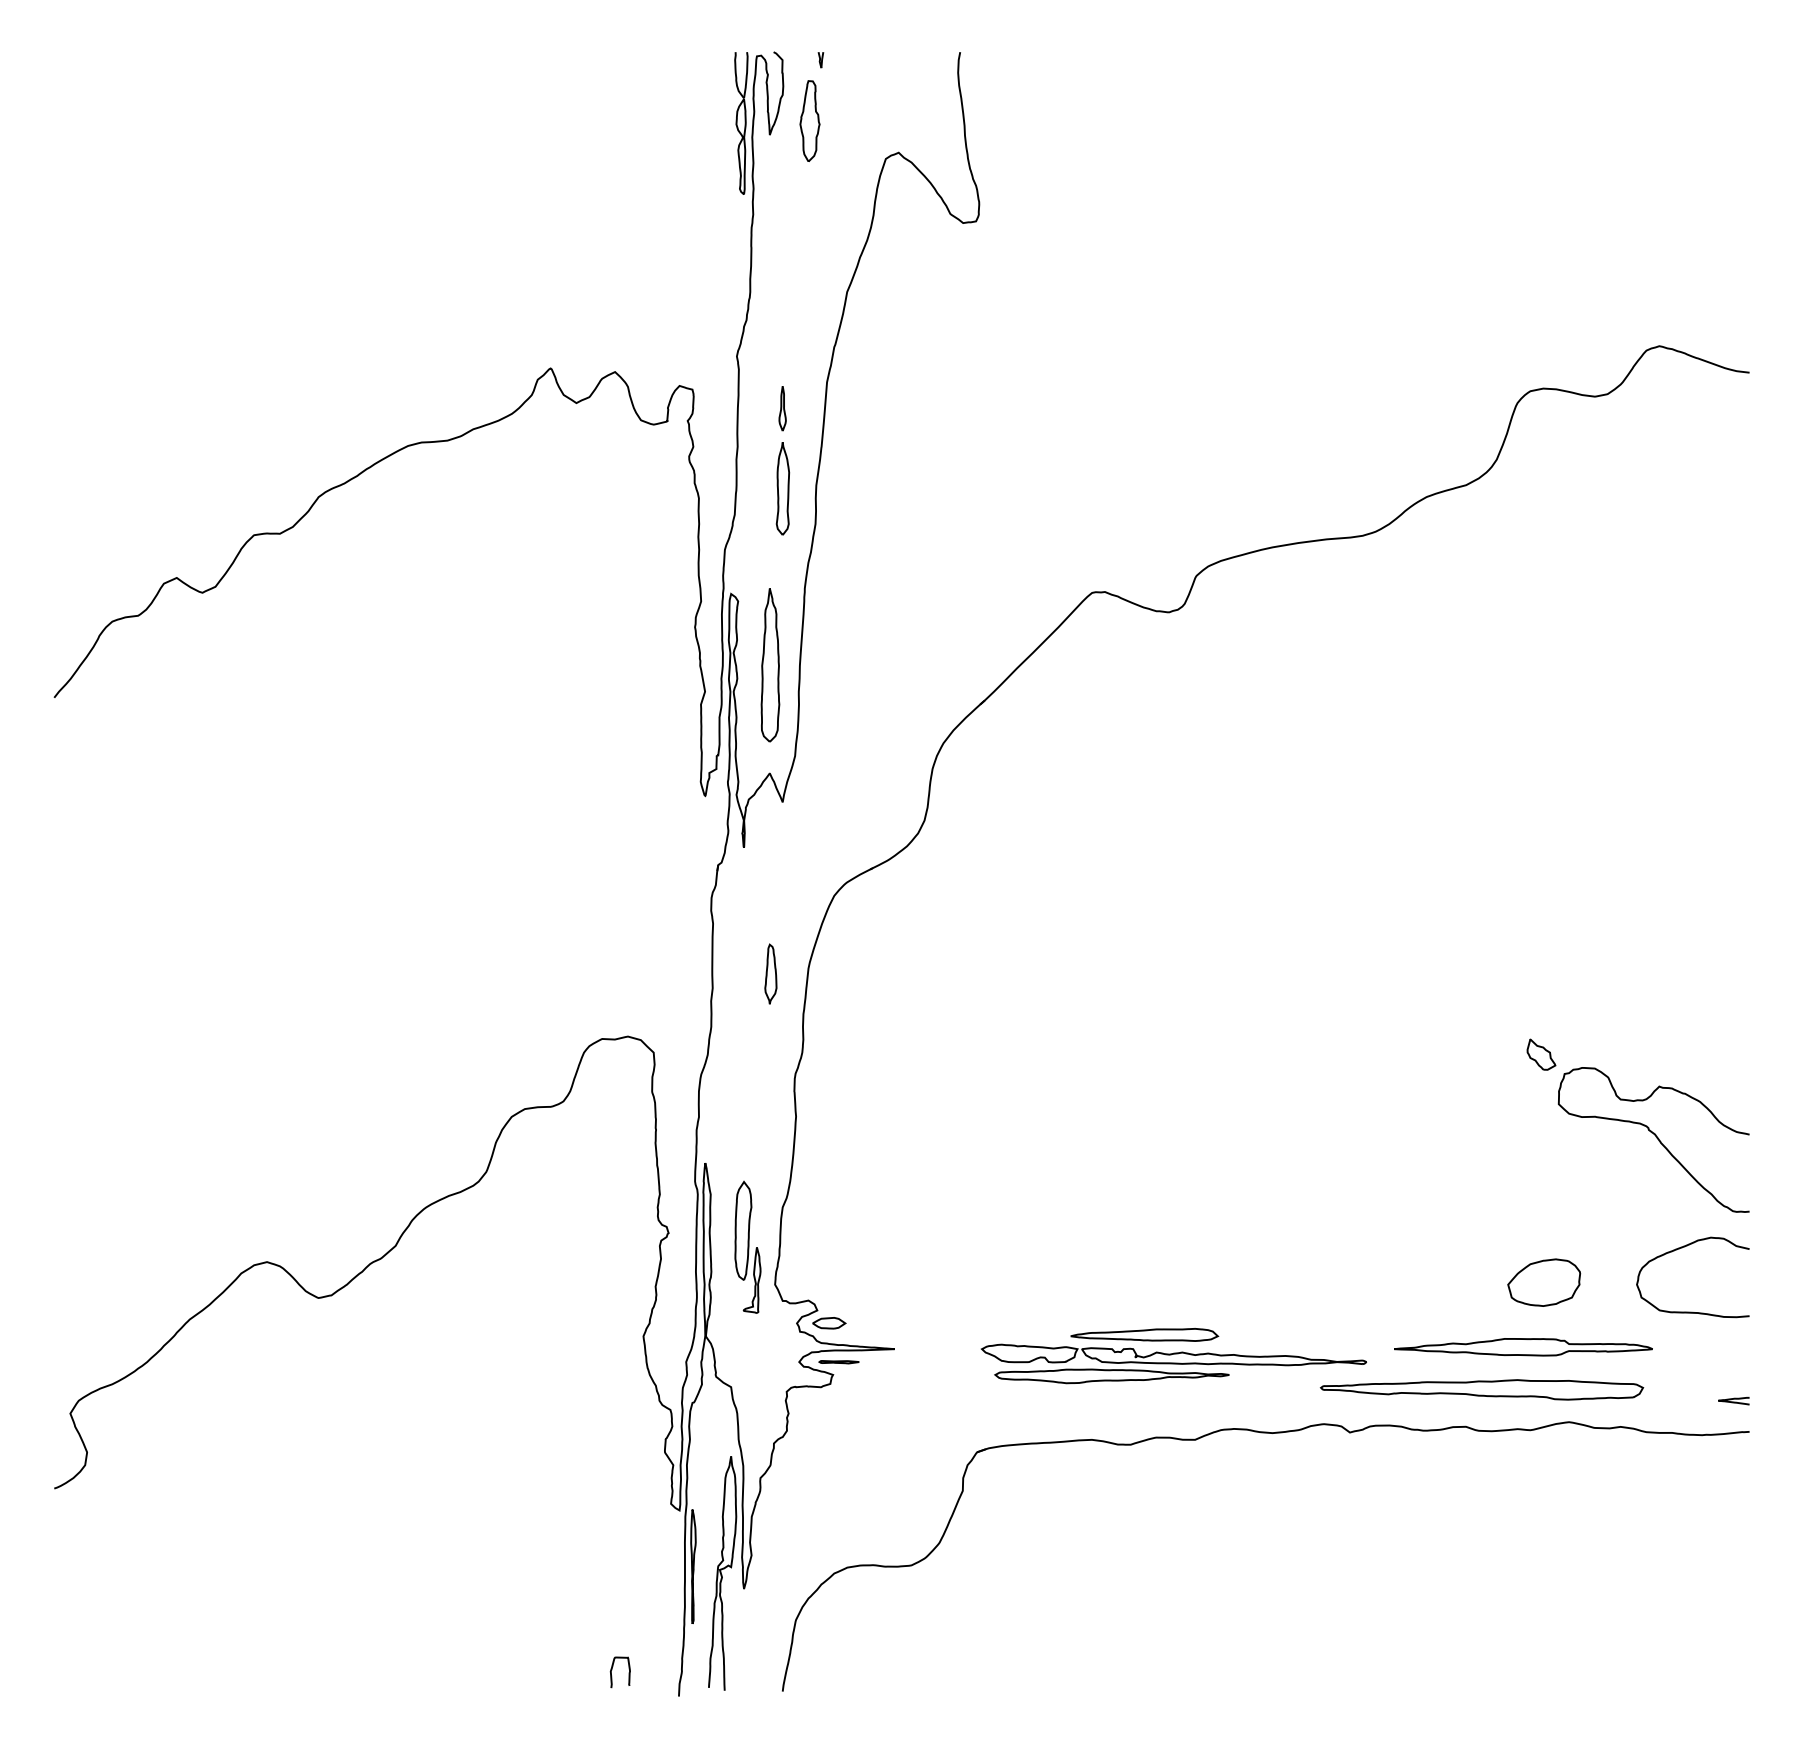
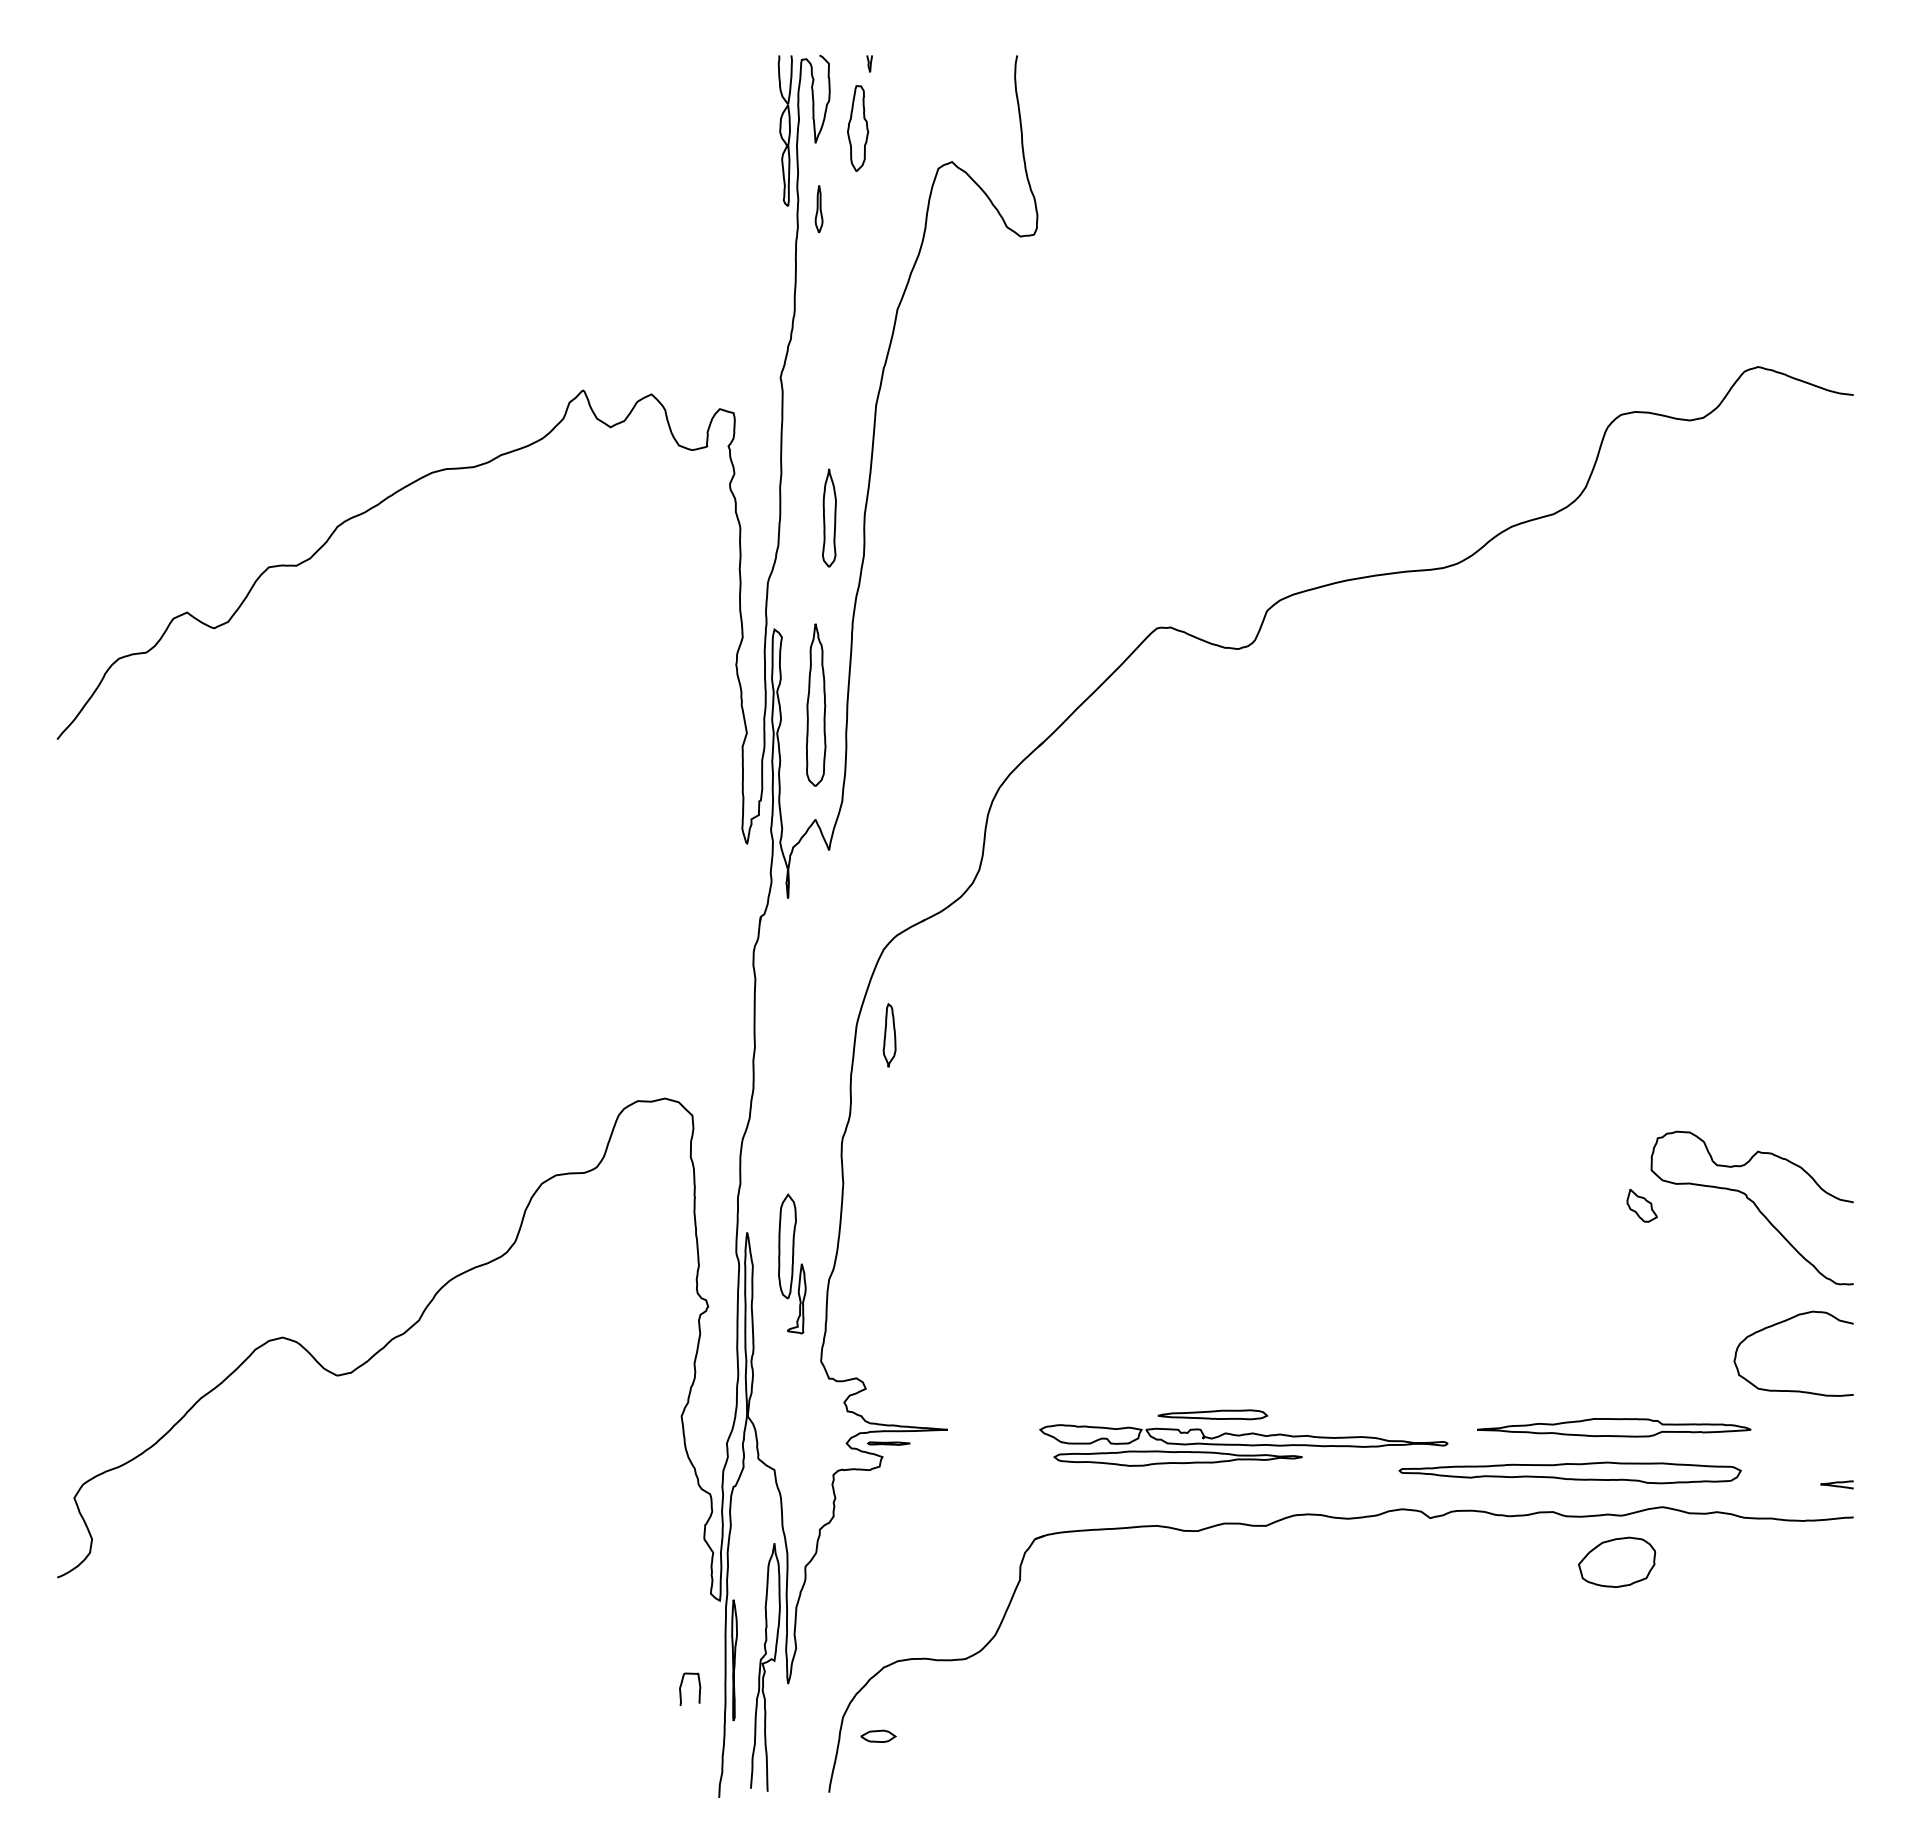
part: (782, 408) -> (818, 209), moved
part: (770, 974) -> (889, 1035), moved
part: (1540, 1054) -> (1641, 1205), moved
part: (748, 1246) -> (792, 1263), moved
part: (1544, 1281) -> (1617, 1561), moved
part: (829, 1322) -> (878, 1735), moved
part: (1144, 1334) -> (1212, 1414), size x0.7
curve: (613, 1667) -> (682, 1684), moved

